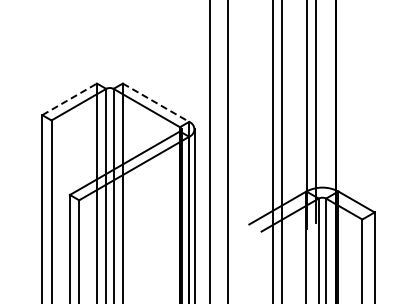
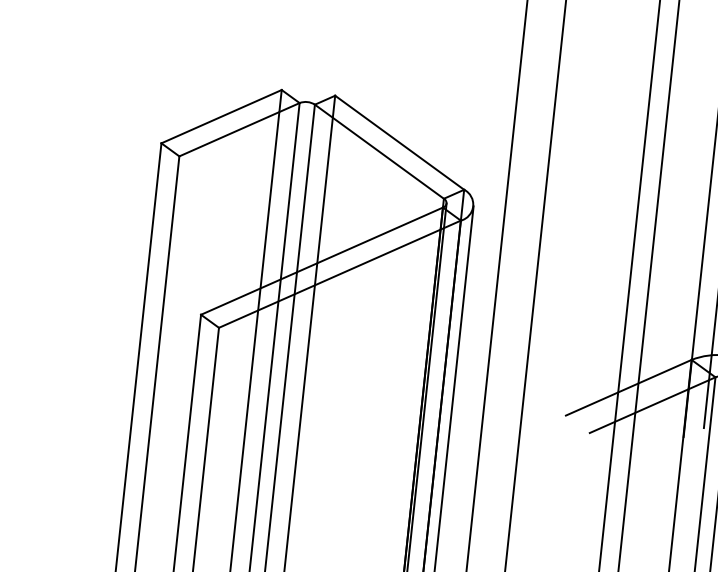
line: (69, 99) -> (221, 116), dashed -> solid
line: (156, 102) -> (400, 142), dashed -> solid

